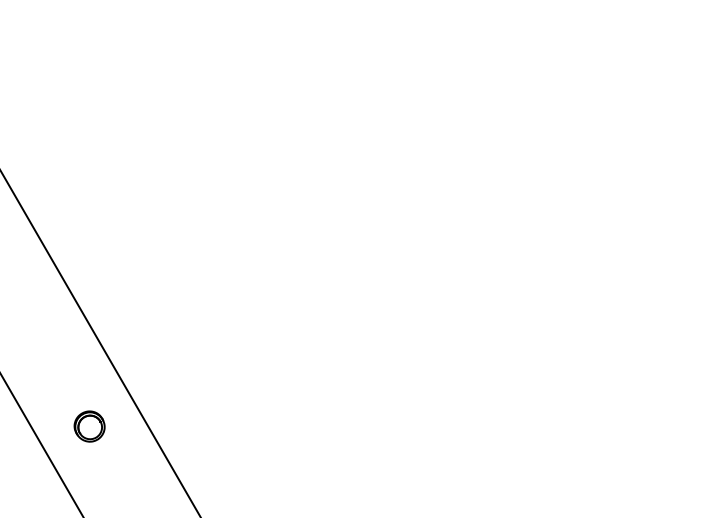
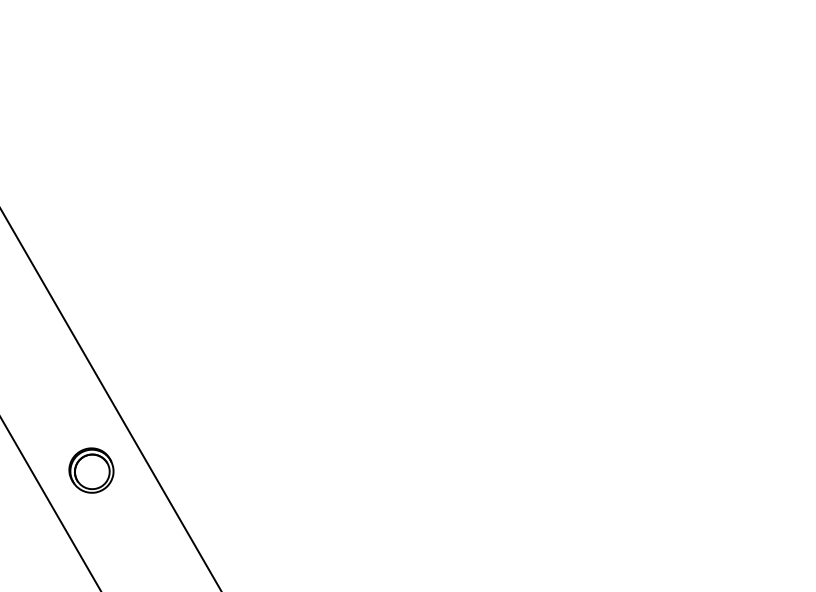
part: (89, 426) -> (91, 470), size x1.43

